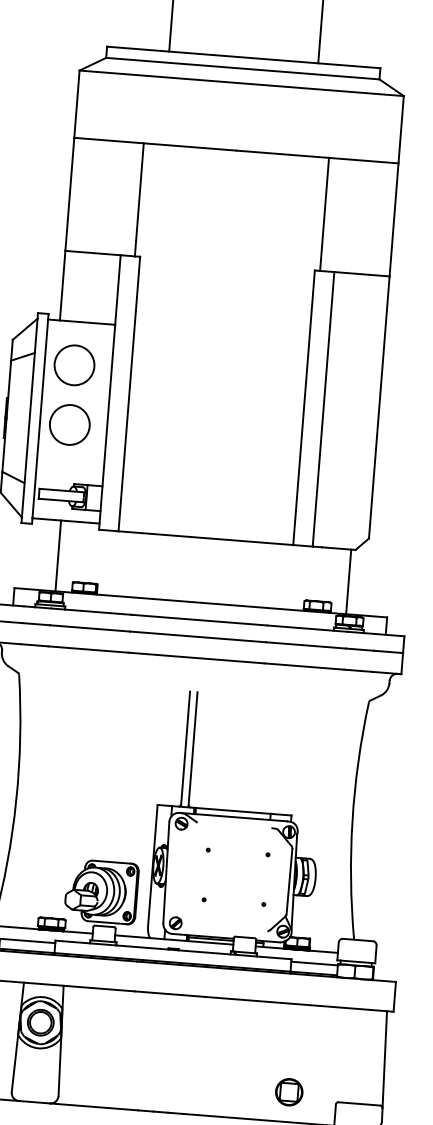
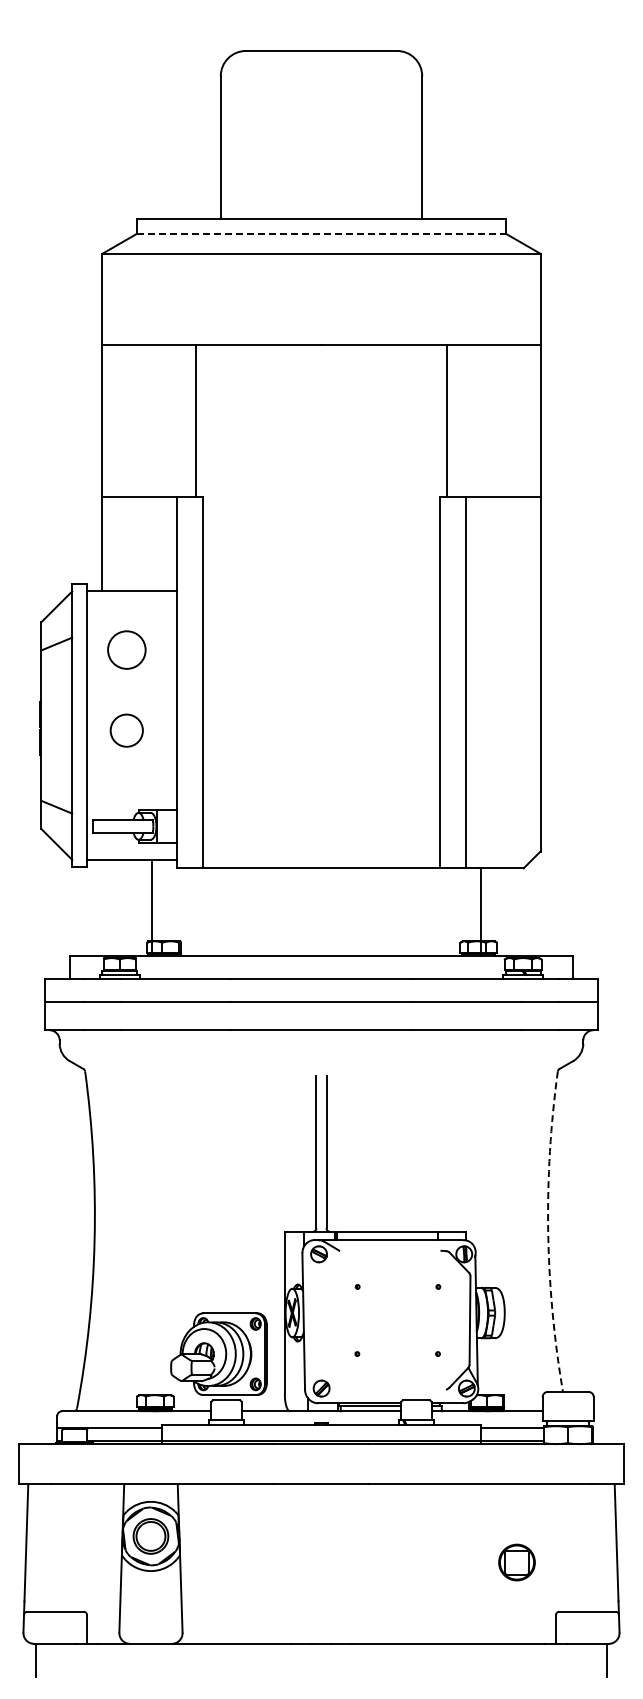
line: (242, 68) -> (321, 233), solid -> dashed
circle: (74, 364) -> (126, 649), size x0.7
circle: (69, 424) -> (126, 730), size x0.6
line: (58, 555) -> (152, 907), moved
line: (348, 581) -> (480, 911), moved
arc: (352, 820) -> (548, 1231), solid -> dashed
part: (288, 1092) -> (516, 1562), moved

